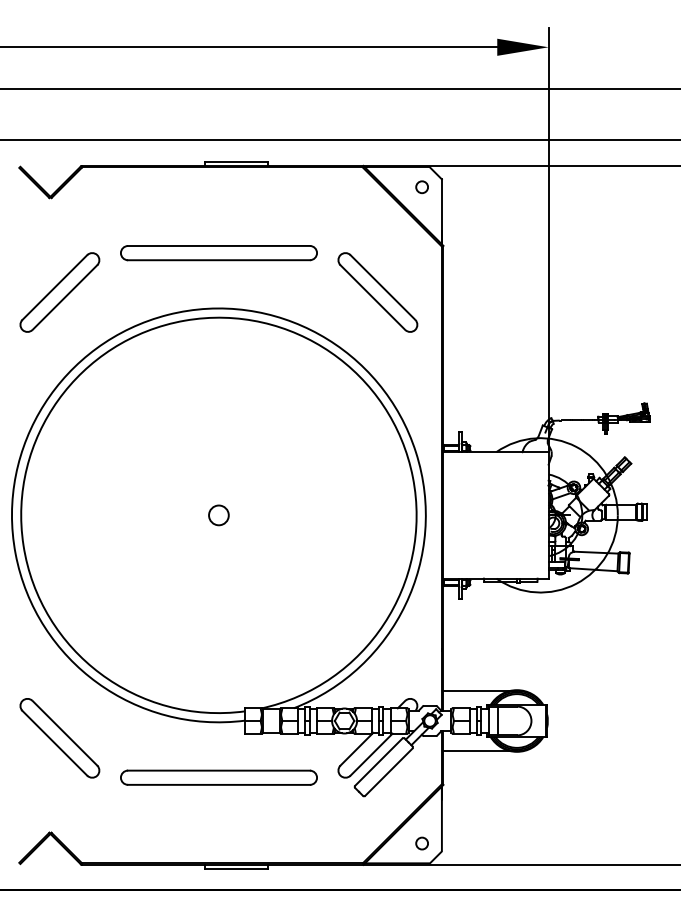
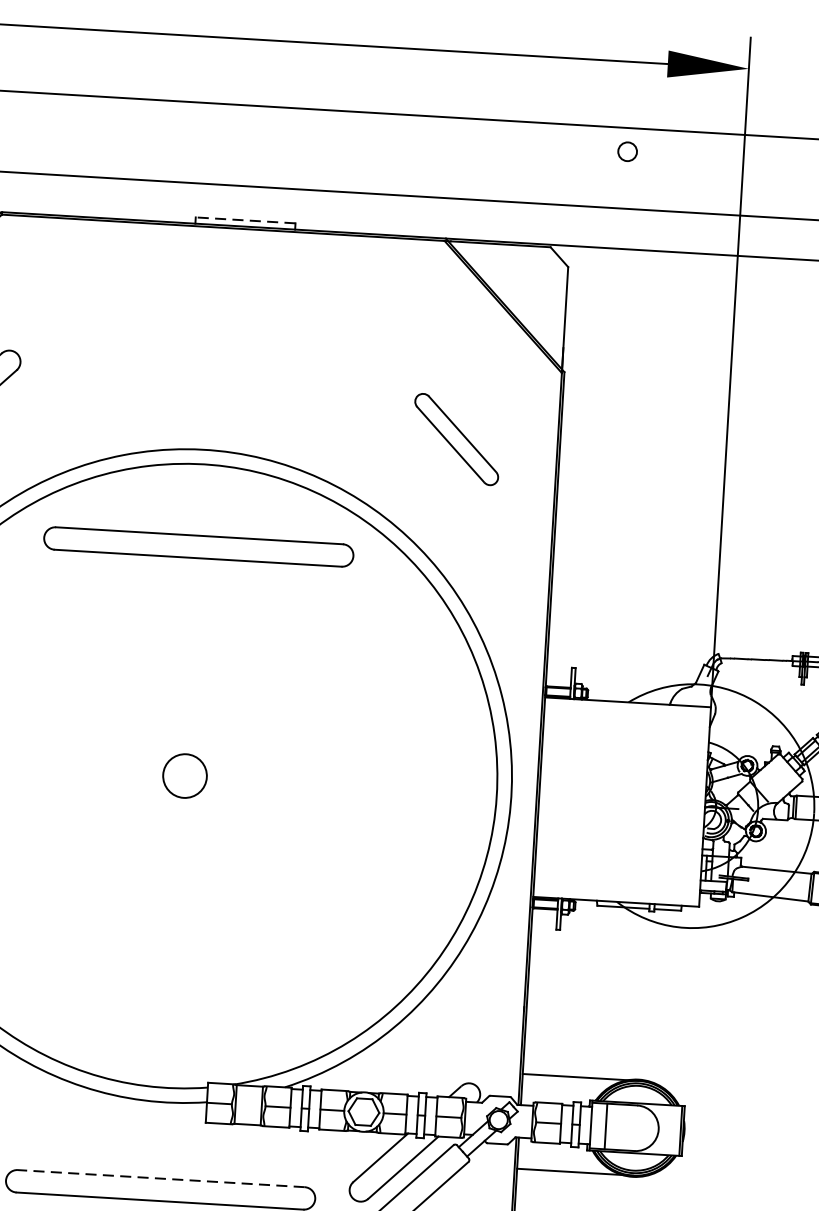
line: (236, 161) -> (245, 219), solid -> dashed
circle: (421, 187) -> (626, 152), moved
part: (218, 253) -> (198, 547), moved
part: (377, 292) -> (456, 439), size x0.7
circle: (218, 515) -> (184, 776), size x1.4
line: (218, 770) -> (160, 1178), solid -> dashed

